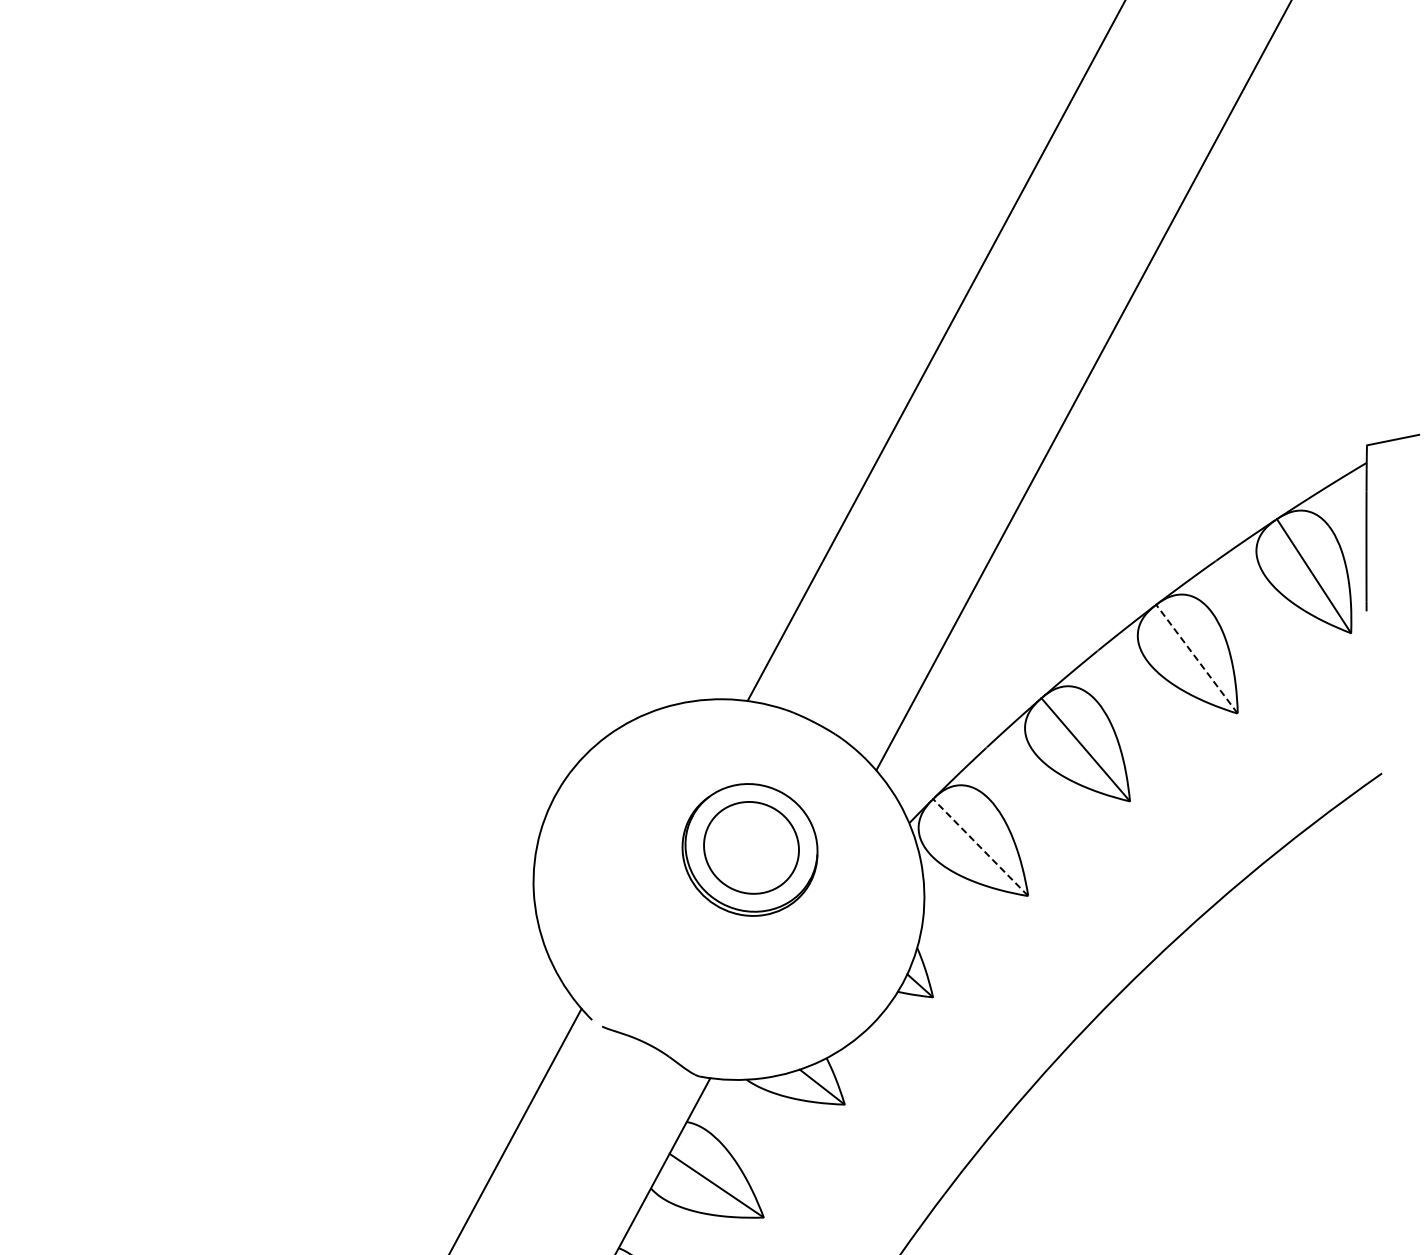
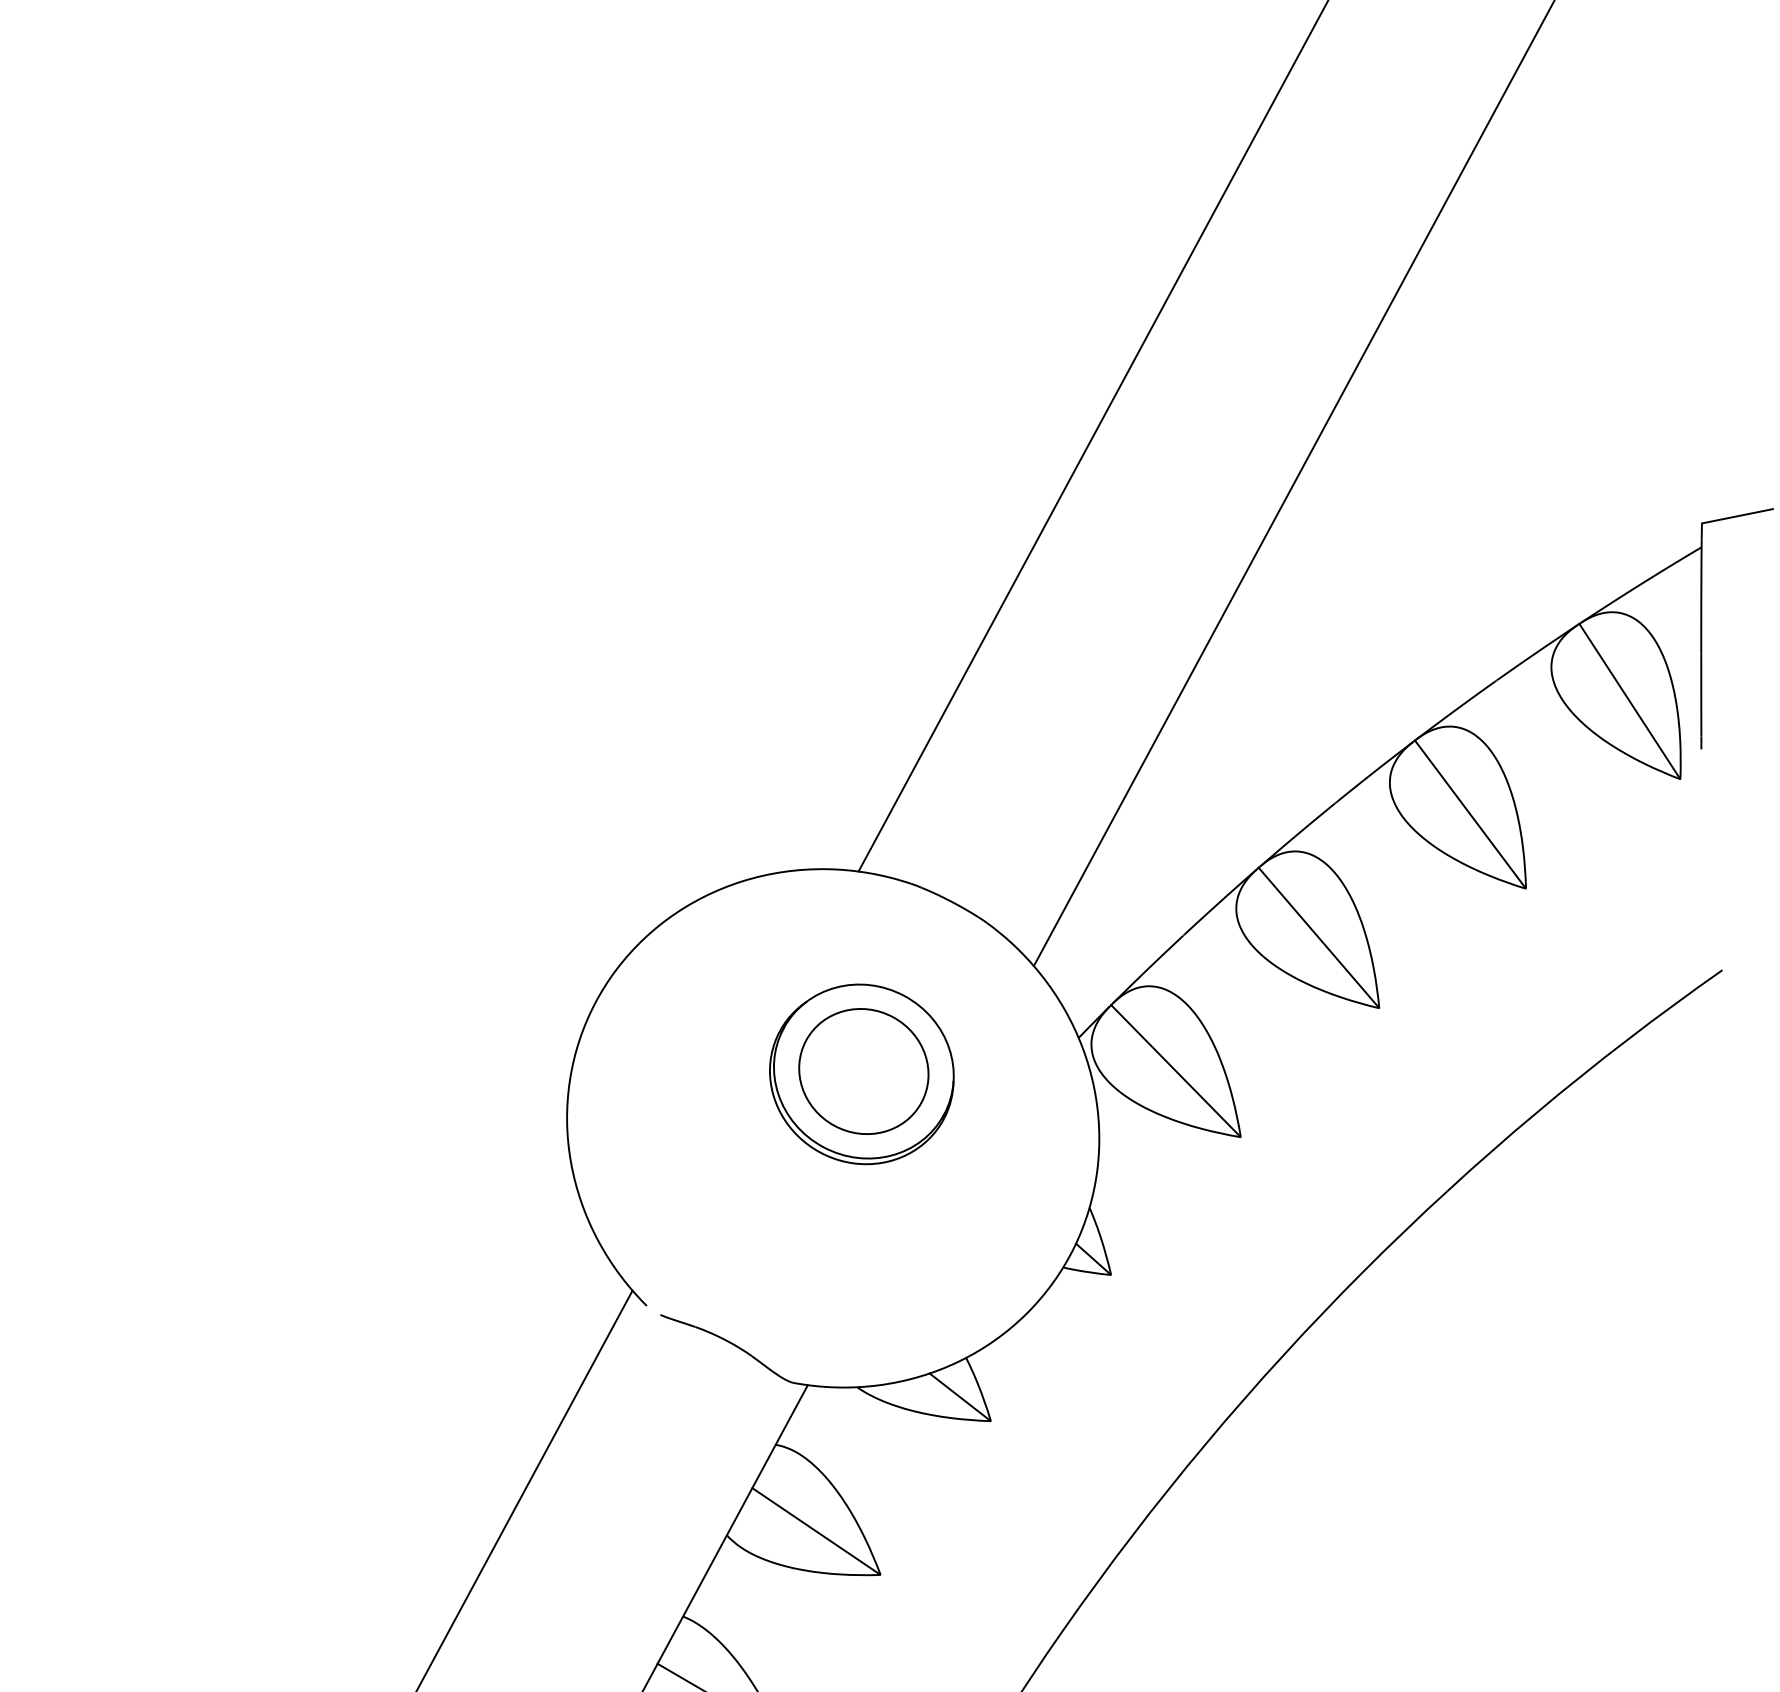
line: (1196, 659) -> (1469, 815), dashed -> solid
line: (980, 847) -> (1175, 1071), dashed -> solid

